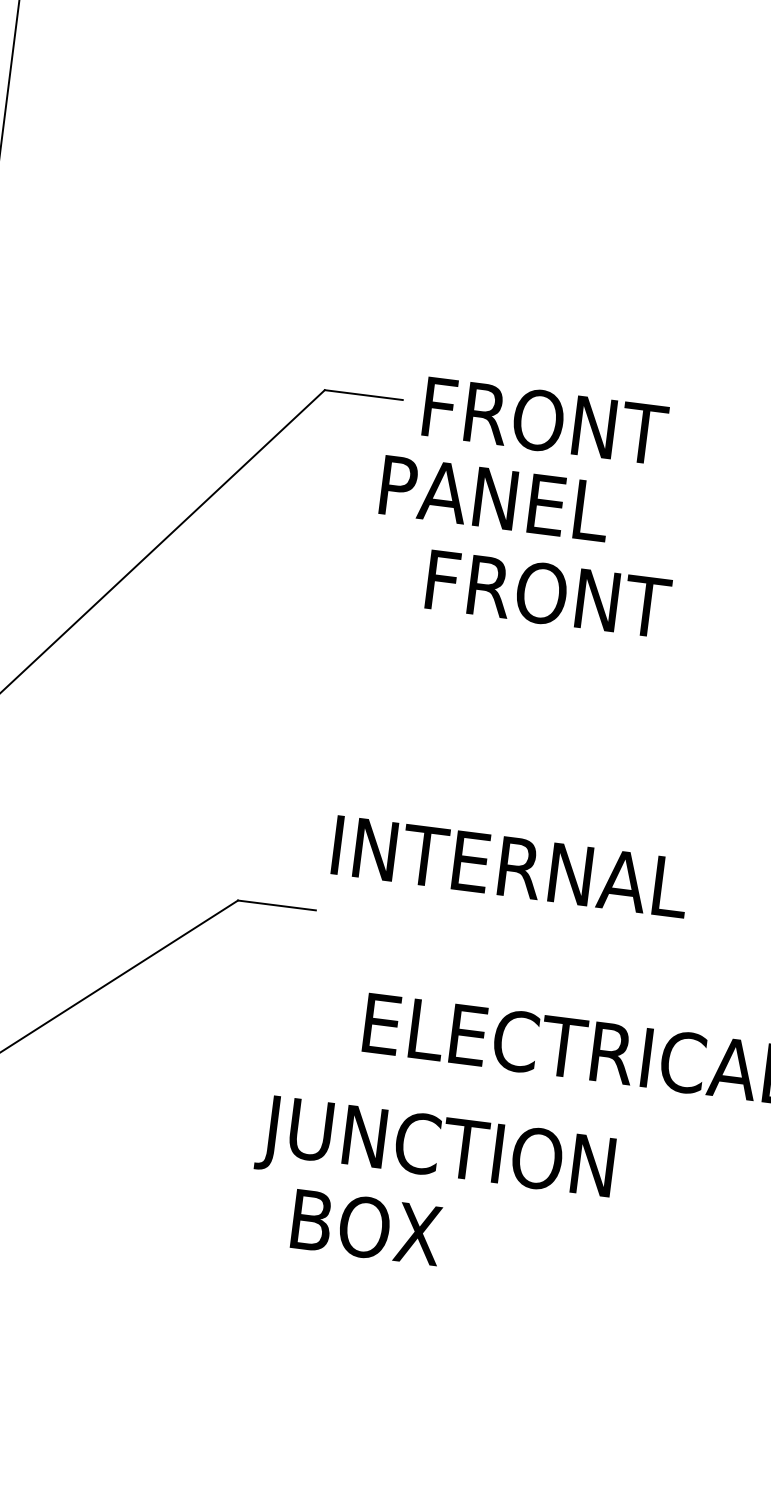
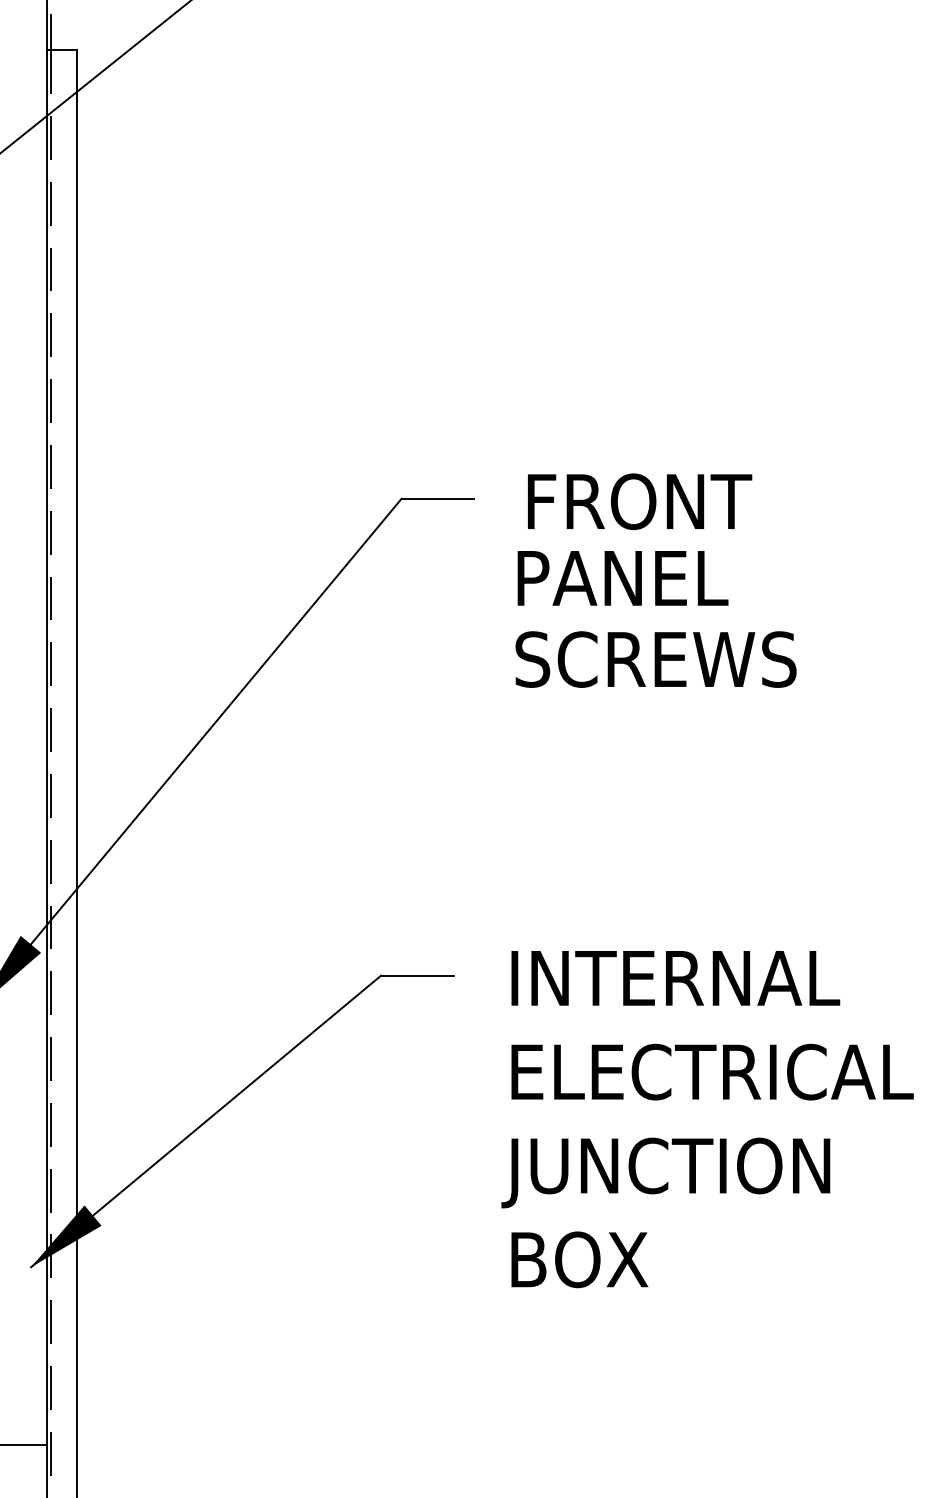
text: (546, 421) -> (640, 501), moved
text: (494, 498) -> (622, 578), moved
text: (576, 597) -> (655, 659), FRONT -> SCREWS
text: (510, 867) -> (675, 978), moved
text: (435, 1152) -> (665, 1172), moved
text: (366, 1227) -> (579, 1259), moved

